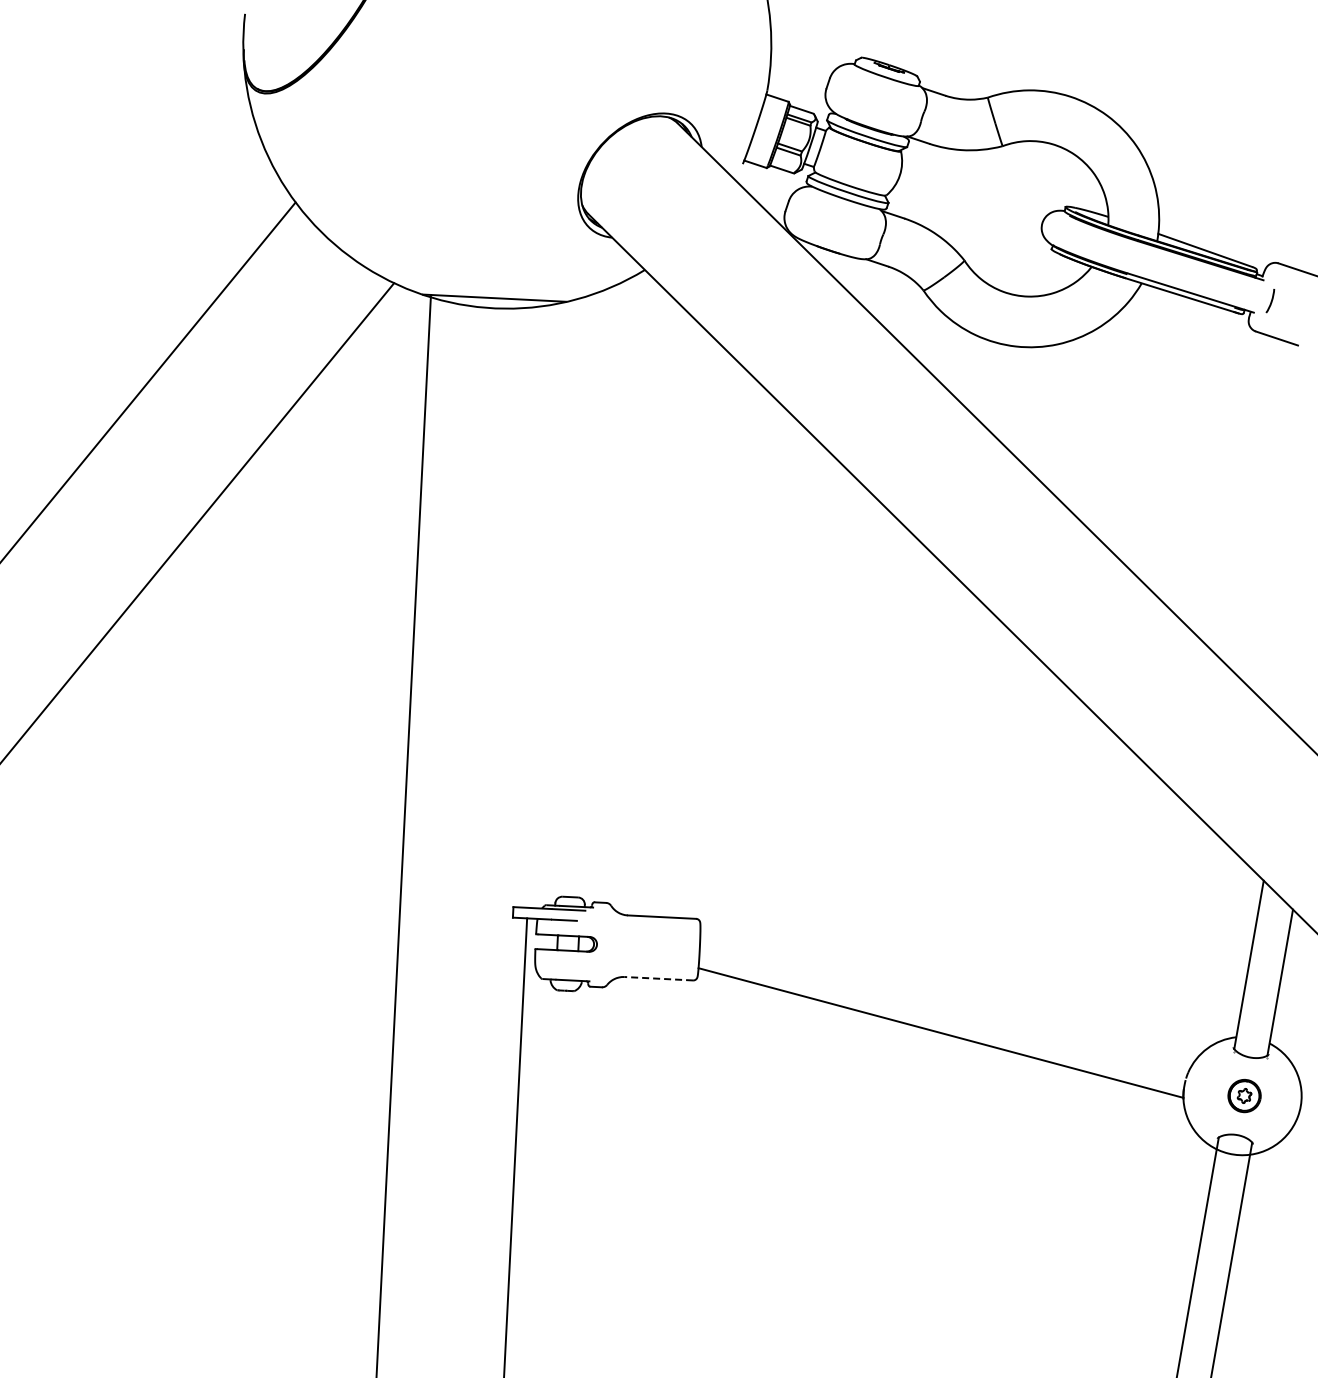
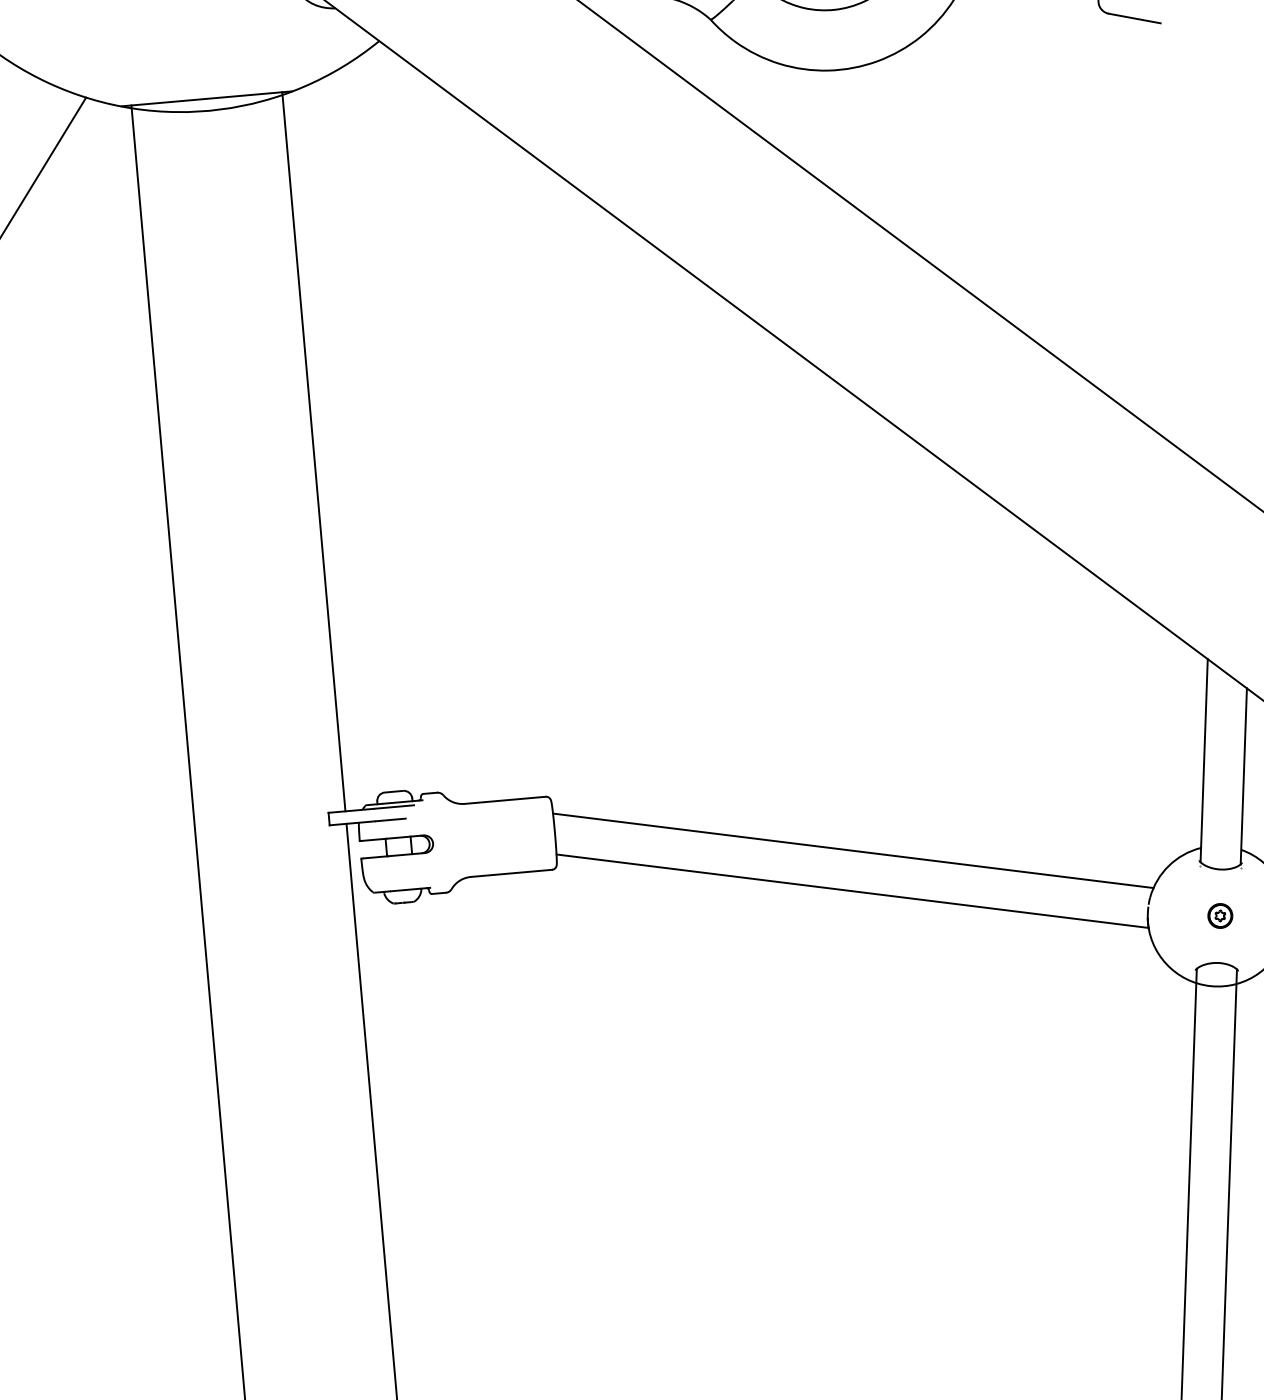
line: (542, 604) -> (313, 451), added
line: (658, 978) -> (511, 873), dashed -> solid
line: (946, 999) -> (853, 850), added
part: (1244, 1096) -> (1220, 916), size x0.62

